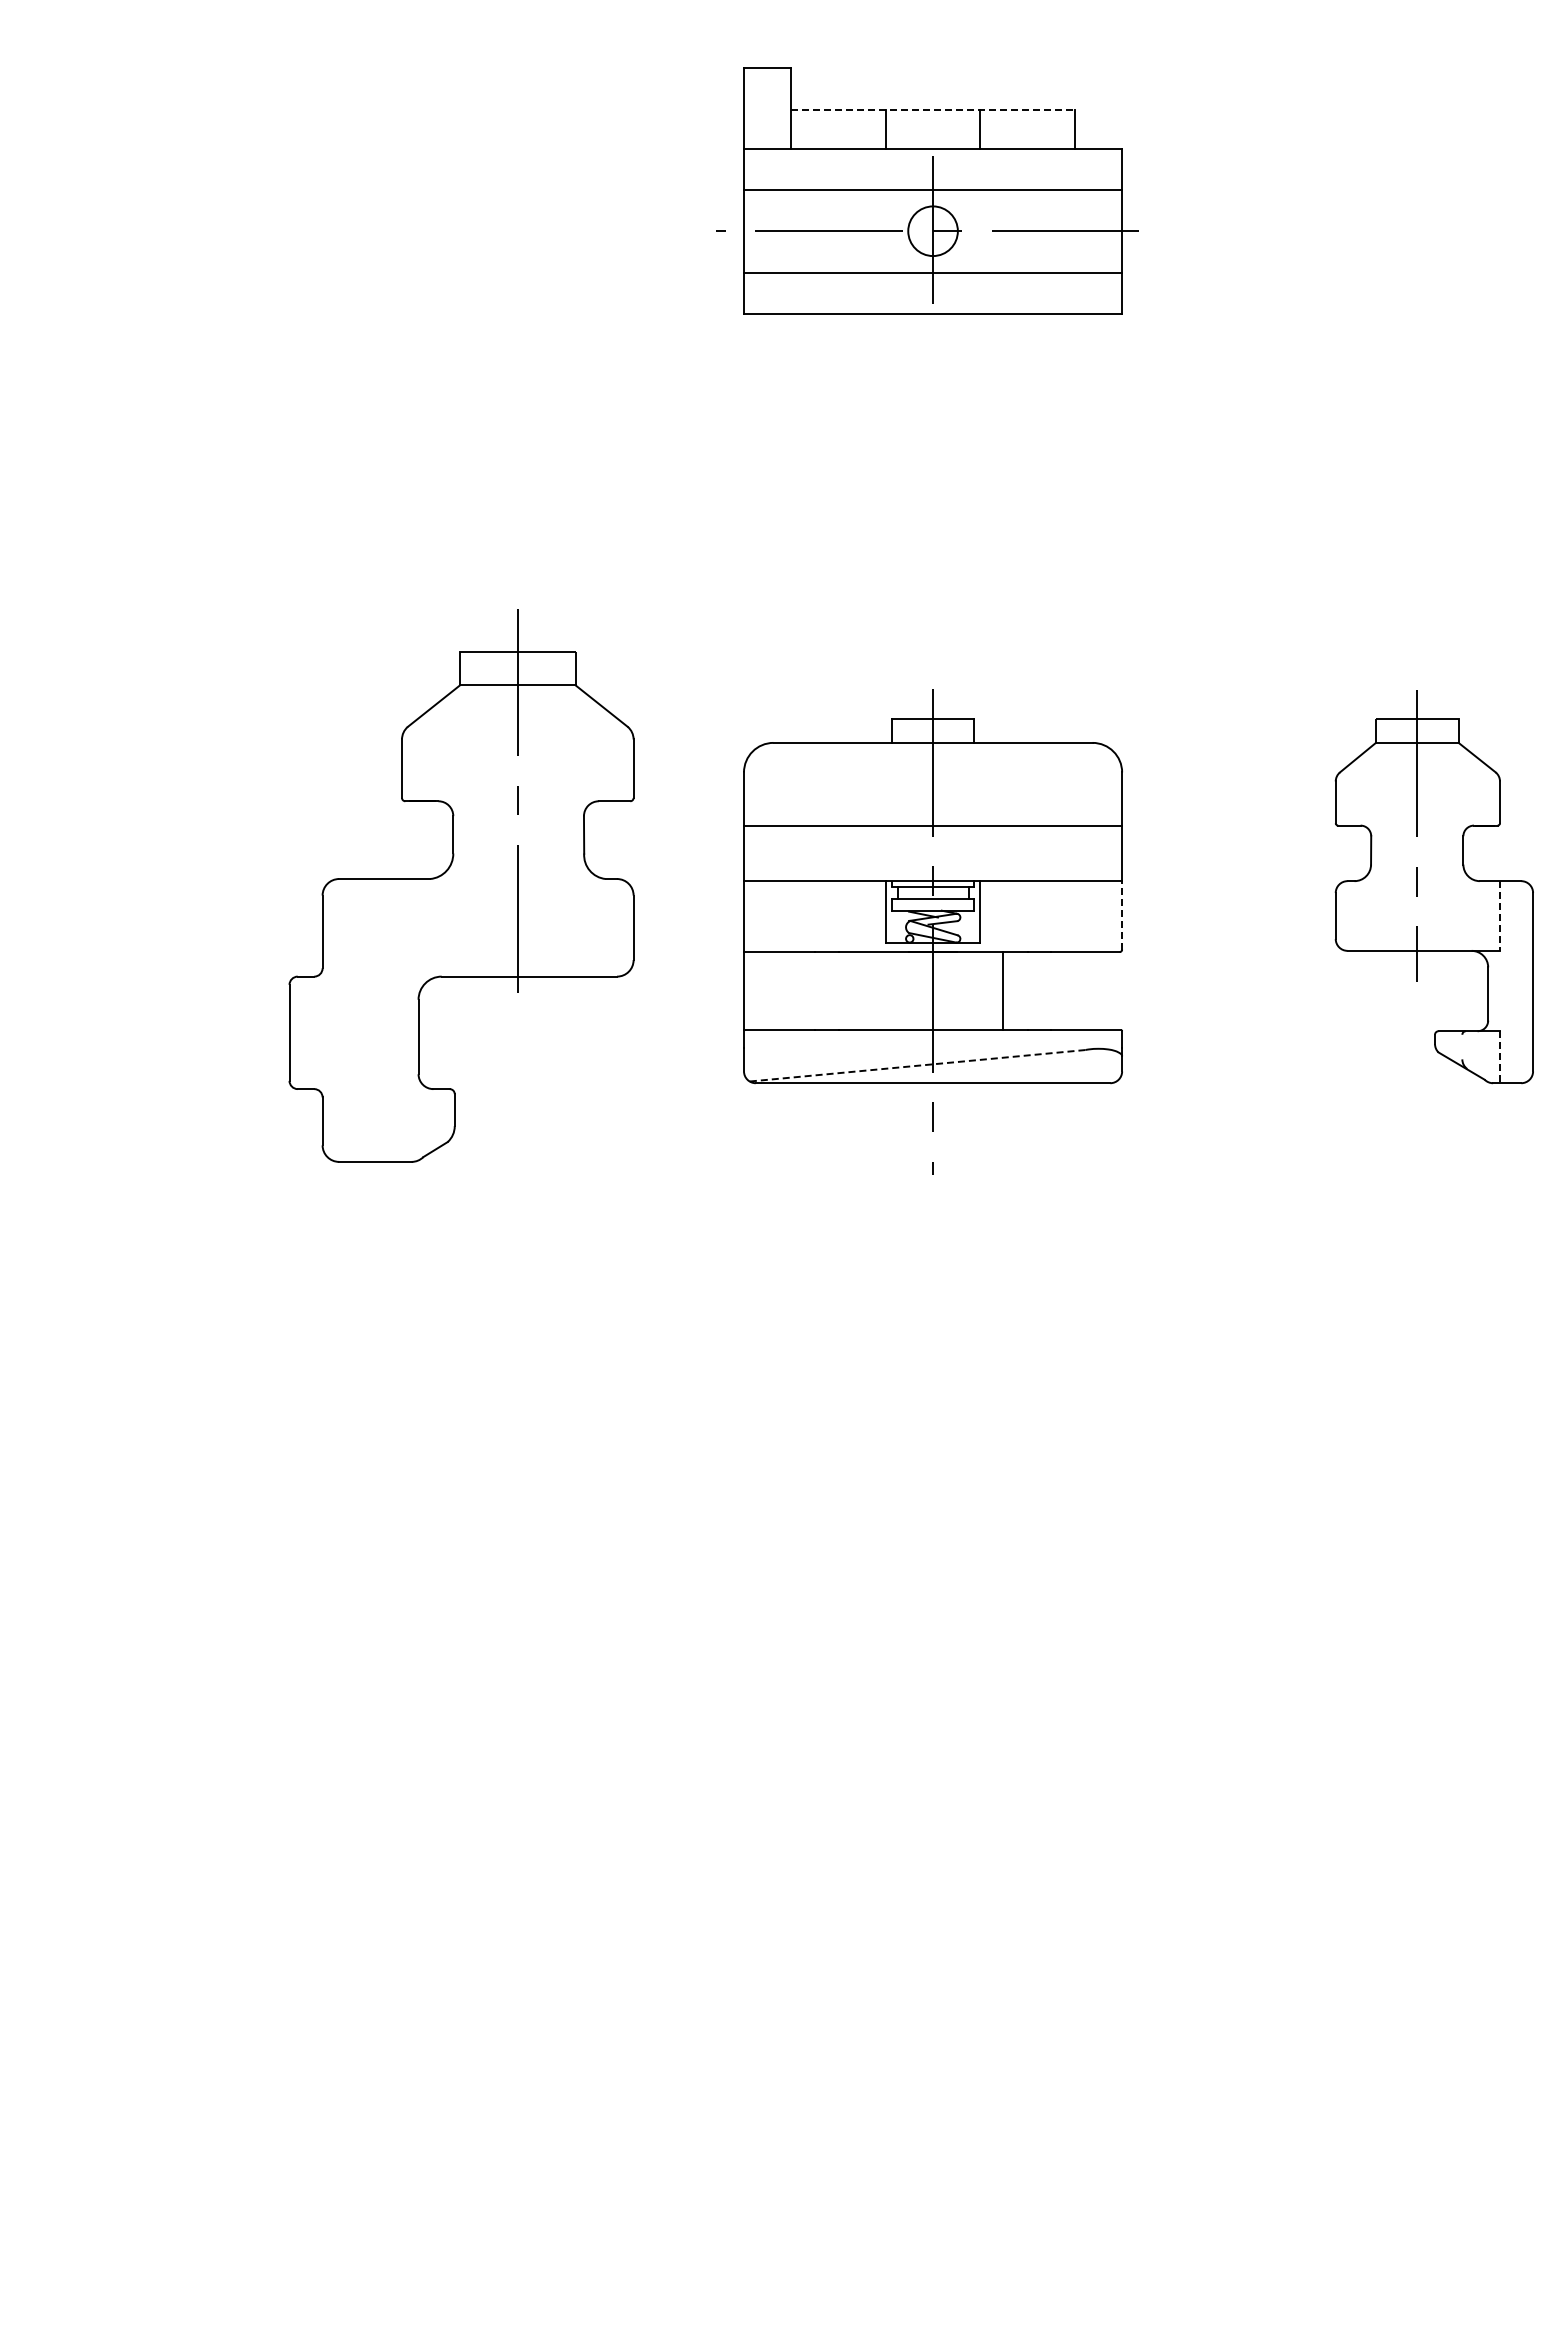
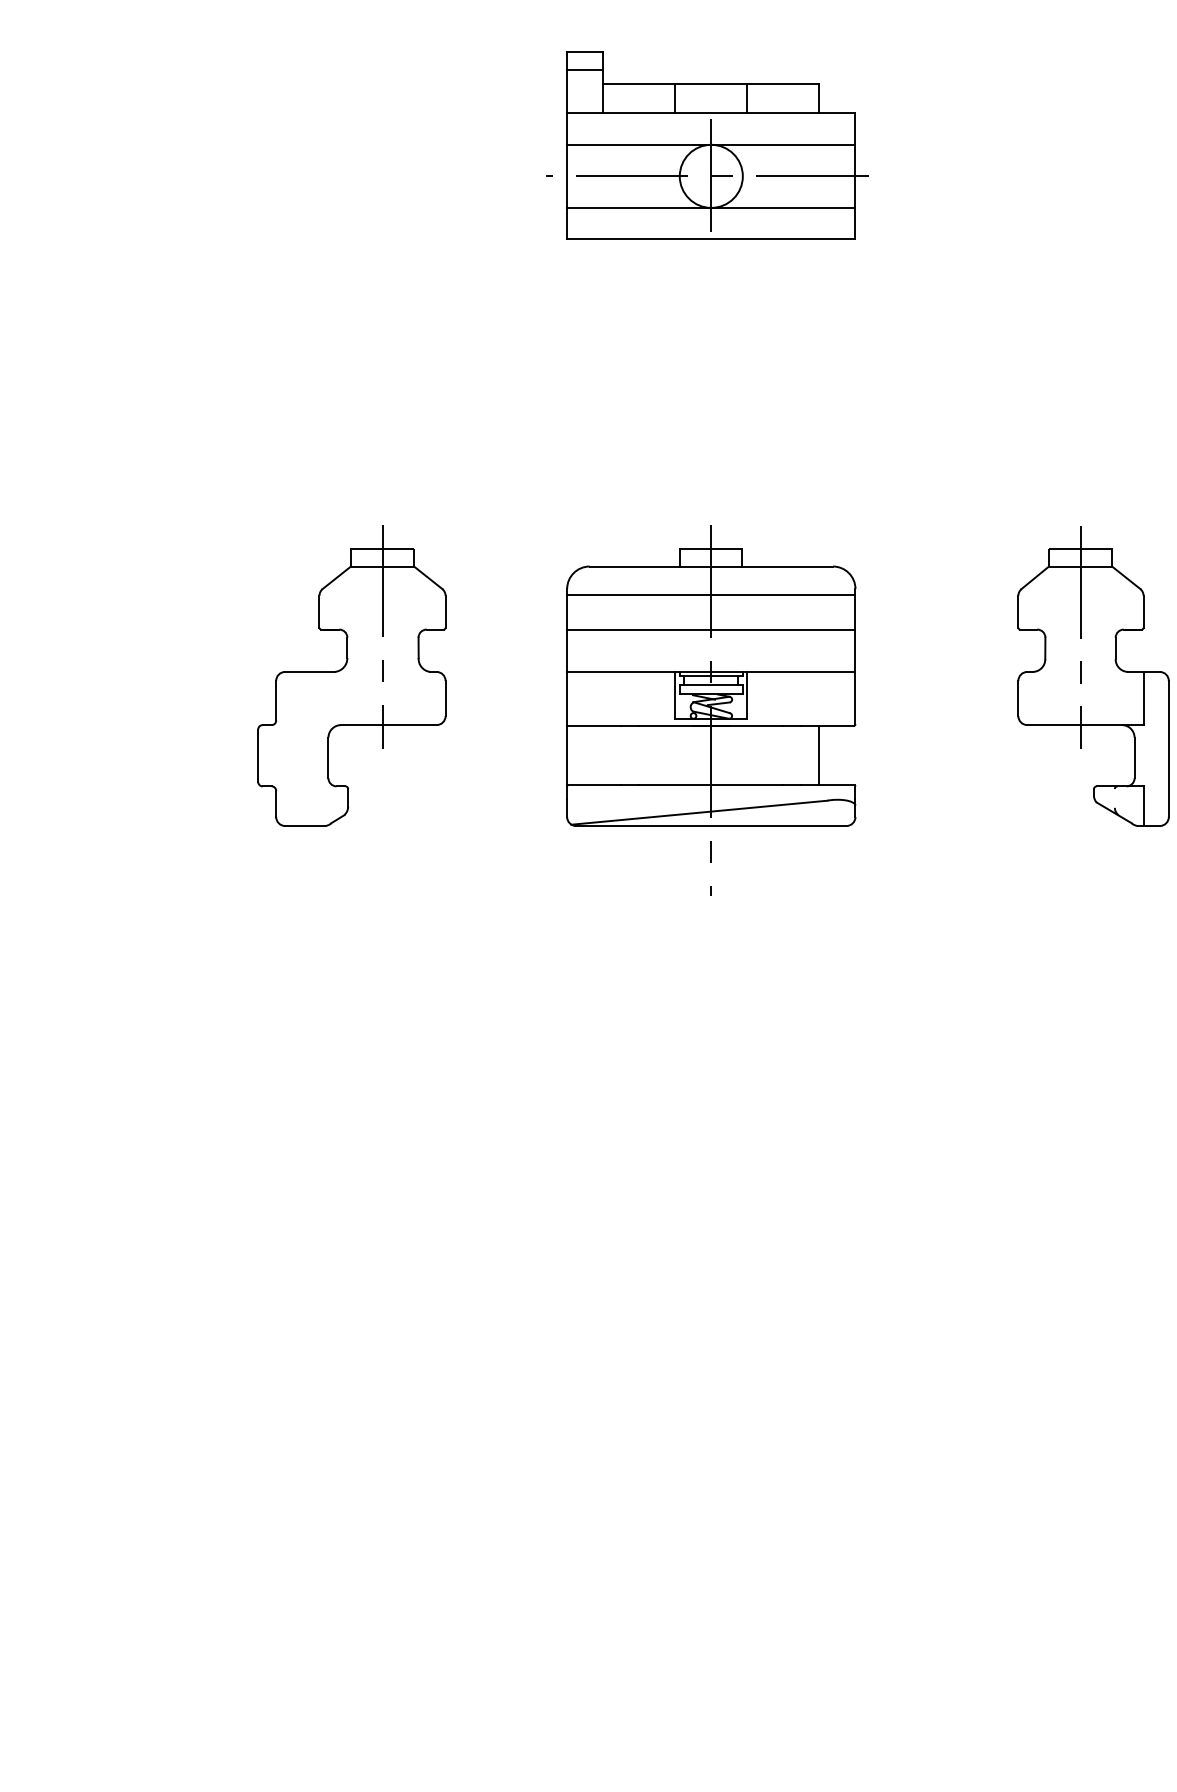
line: (767, 91) -> (585, 69), added
line: (933, 109) -> (711, 83), dashed -> solid
circle: (932, 230) -> (710, 175), size x1.67
line: (933, 780) -> (711, 595), added
part: (461, 886) -> (351, 676), size x0.71
line: (1122, 914) -> (855, 697), dashed -> solid
line: (1500, 916) -> (1143, 698), dashed -> solid
line: (1002, 991) -> (819, 756), moved
line: (1500, 1057) -> (1143, 806), dashed -> solid
line: (917, 1065) -> (699, 812), dashed -> solid

